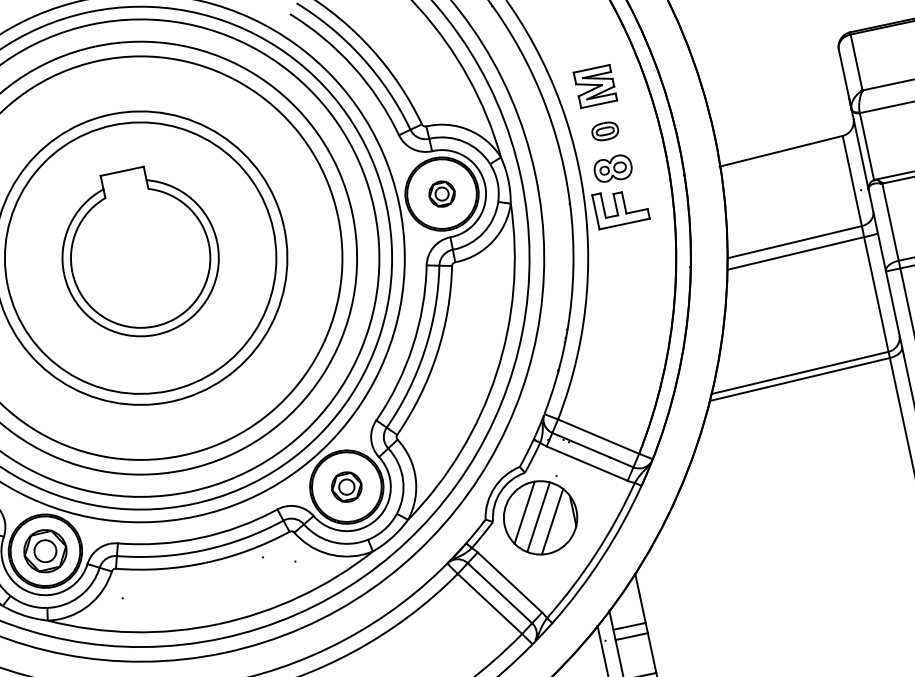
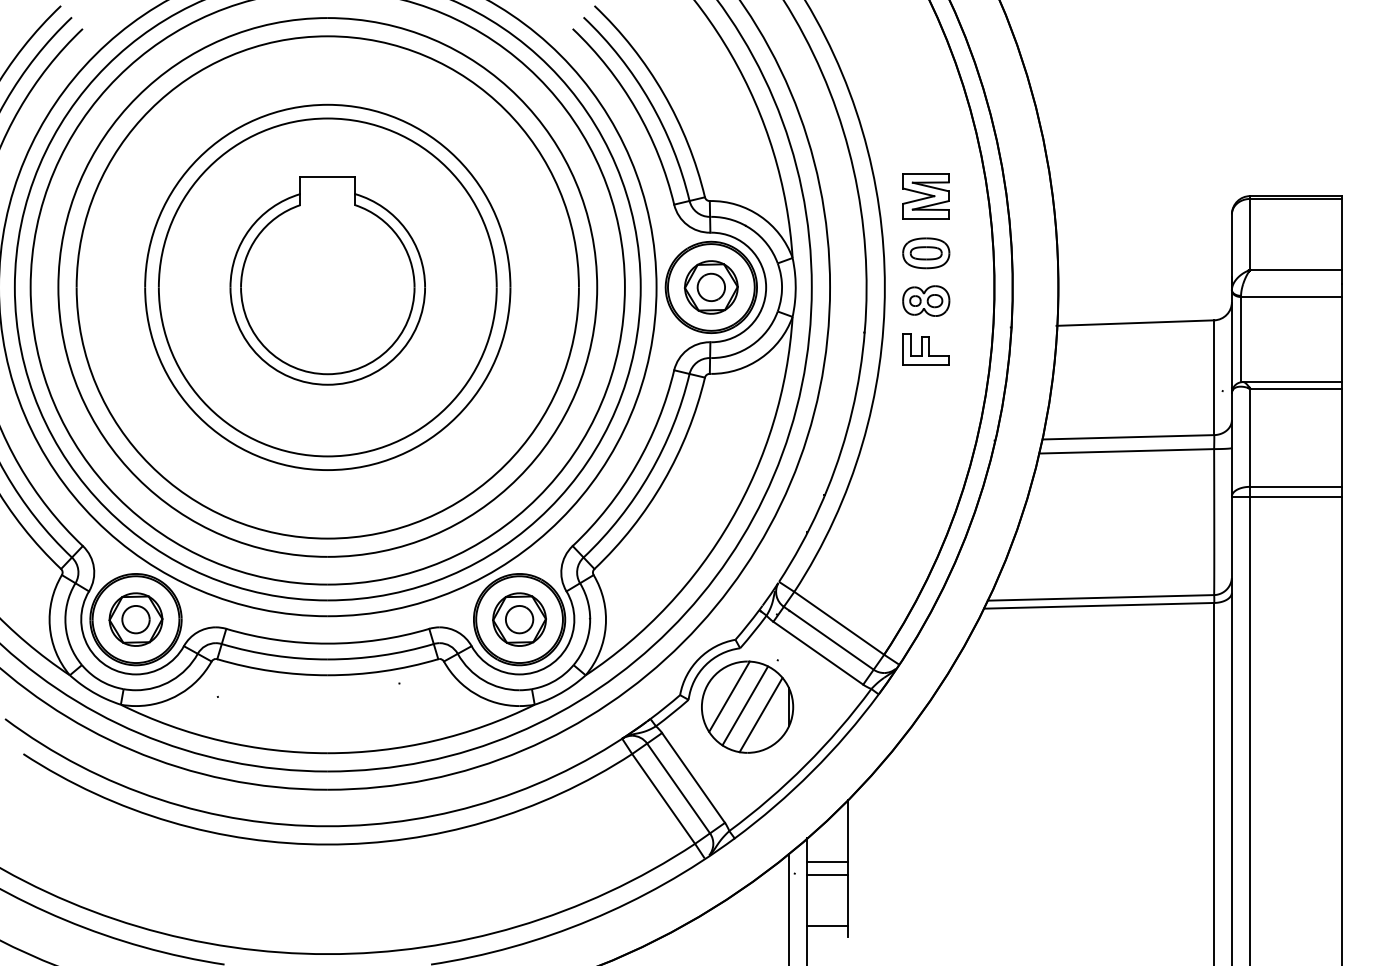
part: (605, 131) -> (926, 253), size x1.43
part: (442, 194) -> (711, 287), size x1.67
part: (620, 207) -> (925, 349), size x0.71
part: (346, 487) -> (519, 619), size x1.43

